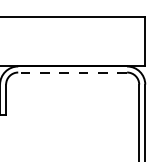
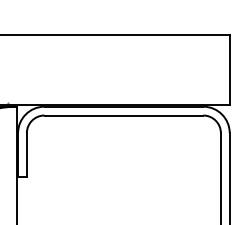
line: (72, 72) -> (123, 115), dashed -> solid

